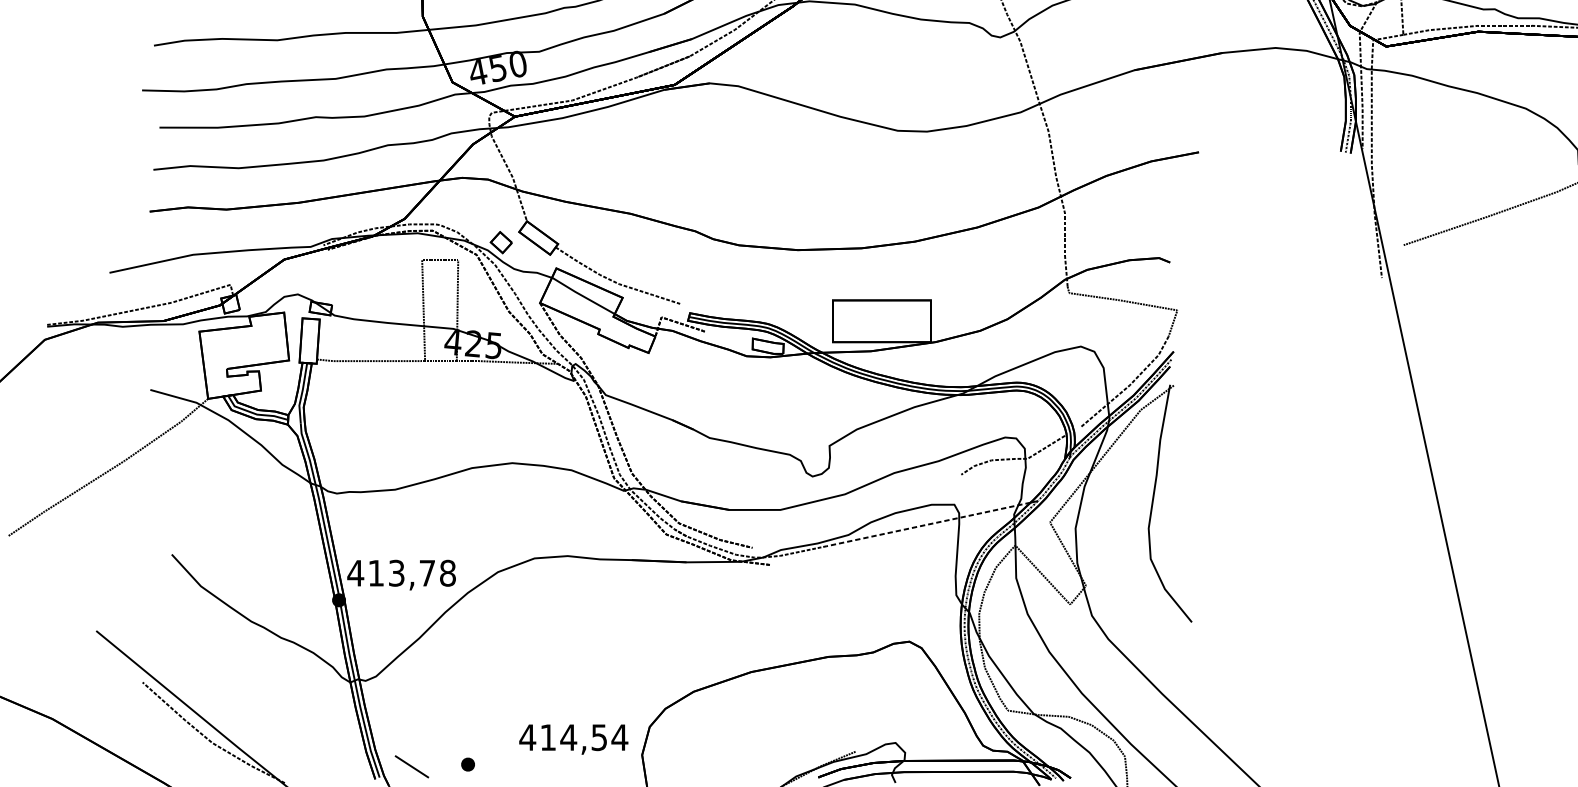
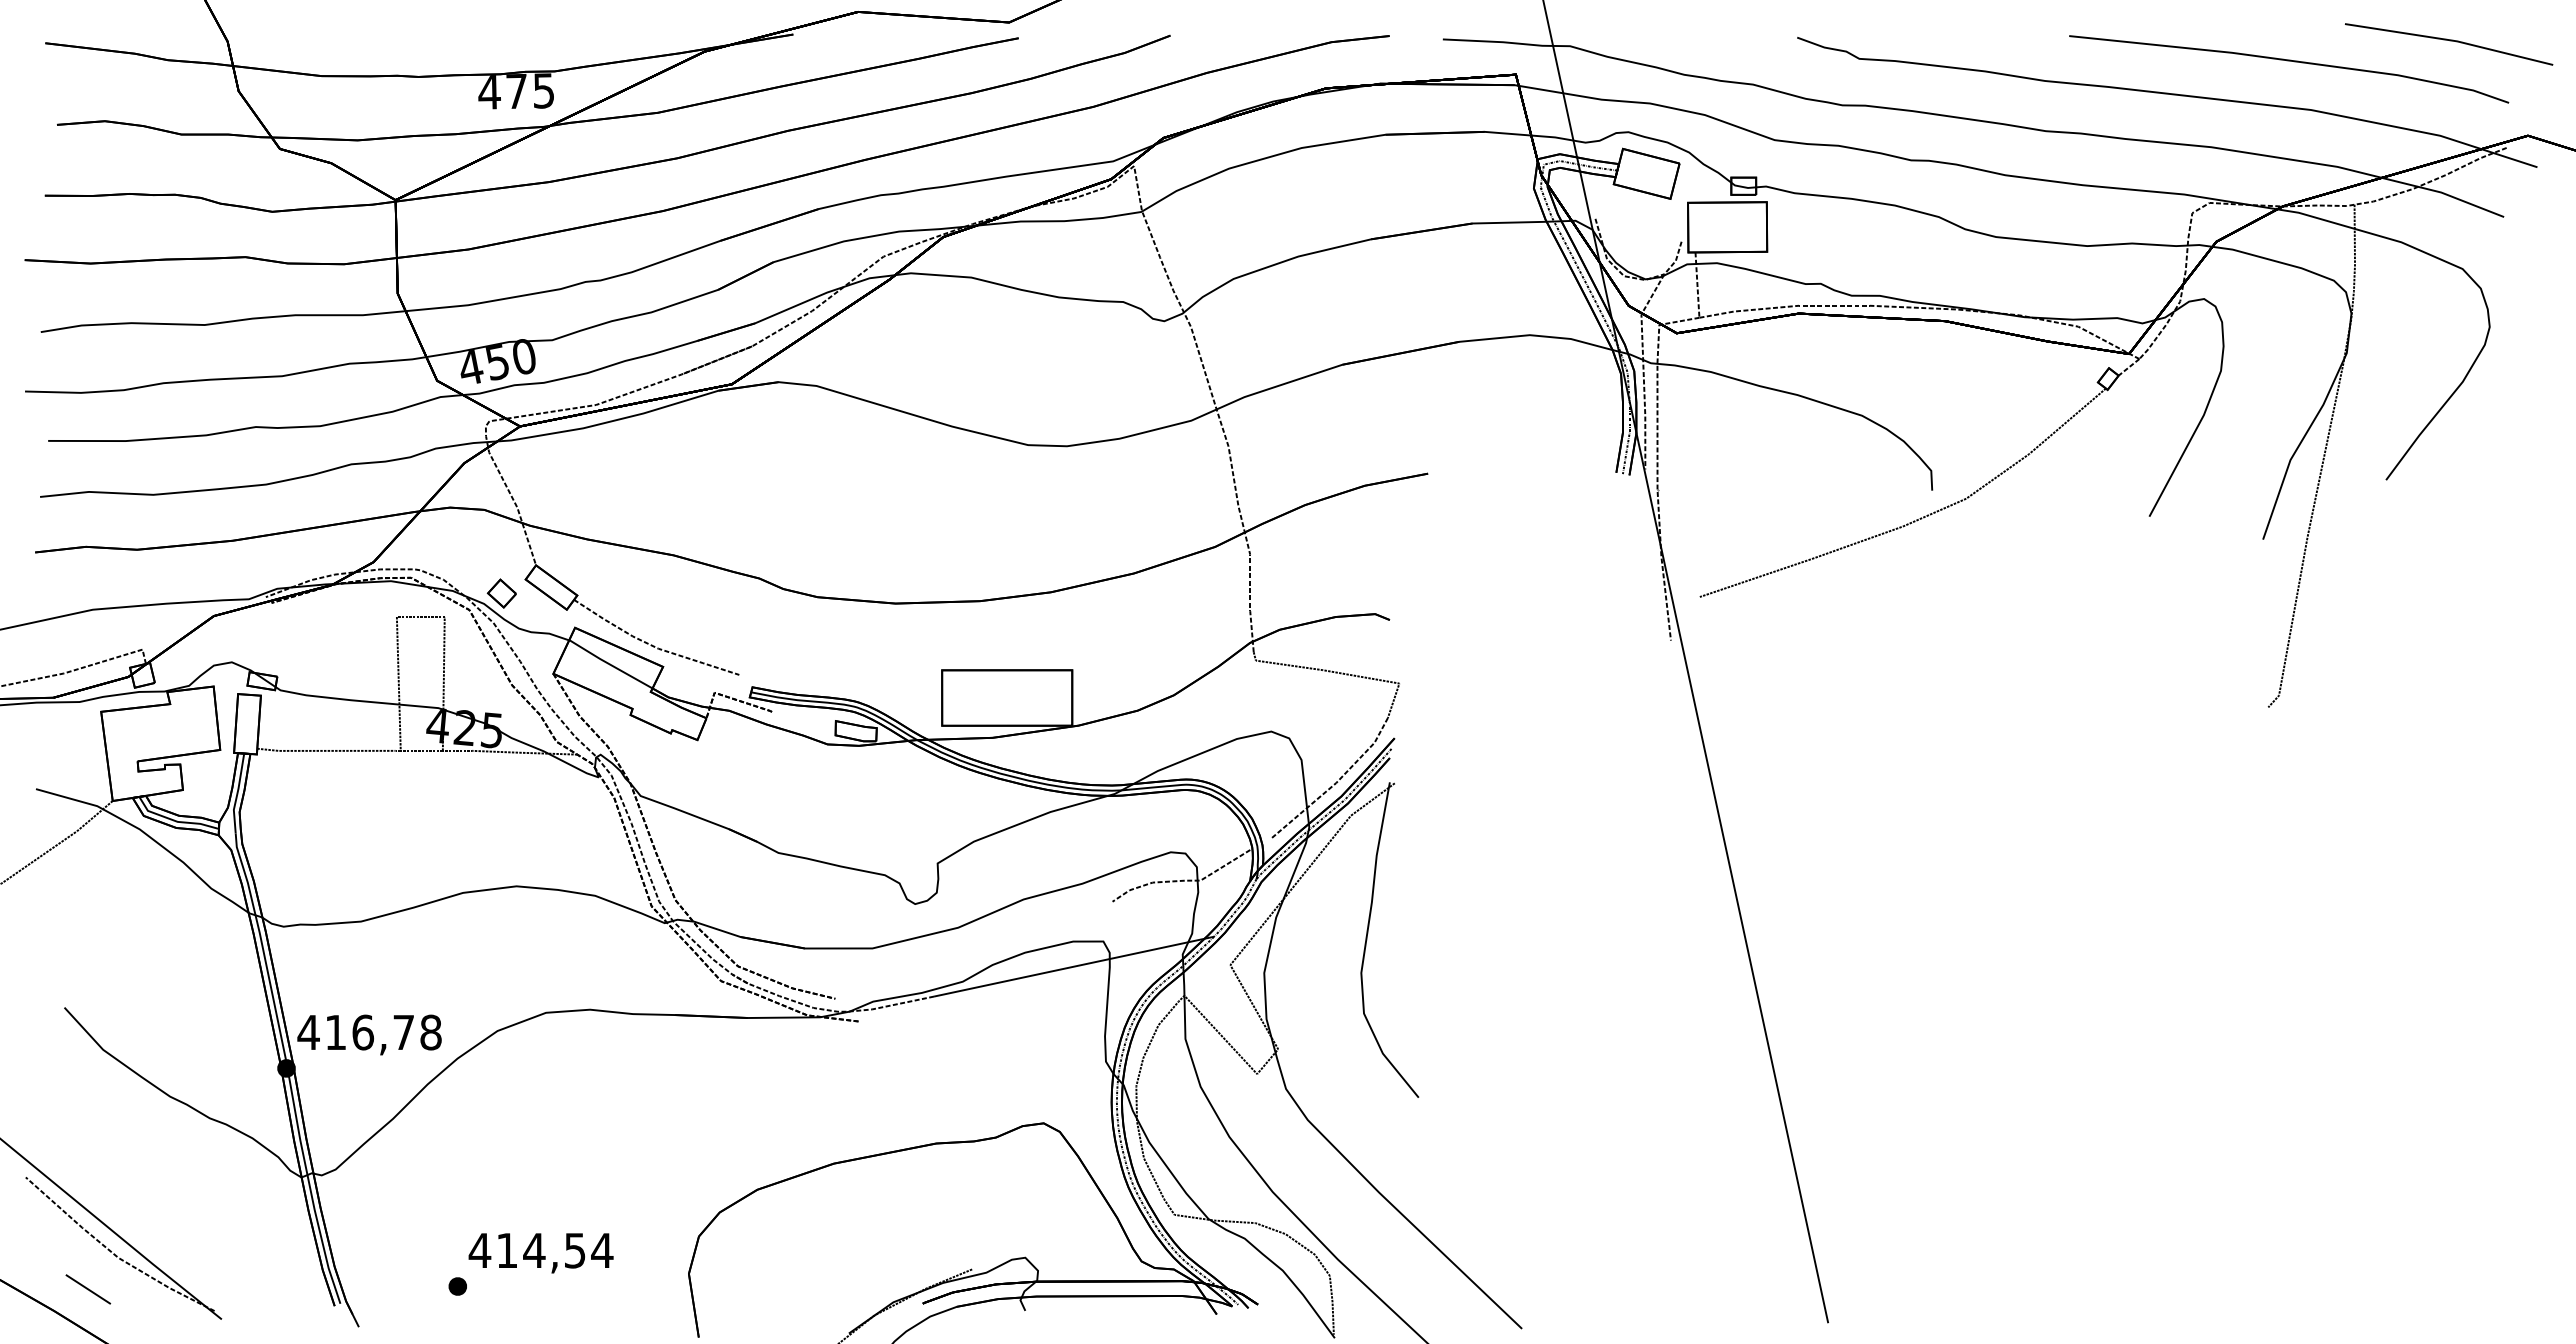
line: (928, 524) -> (1068, 967), dashed -> solid
text: (397, 573) -> (363, 1032), 413,78 -> 416,78
text: (573, 739) -> (540, 1253), moved
line: (412, 766) -> (88, 1289), moved

